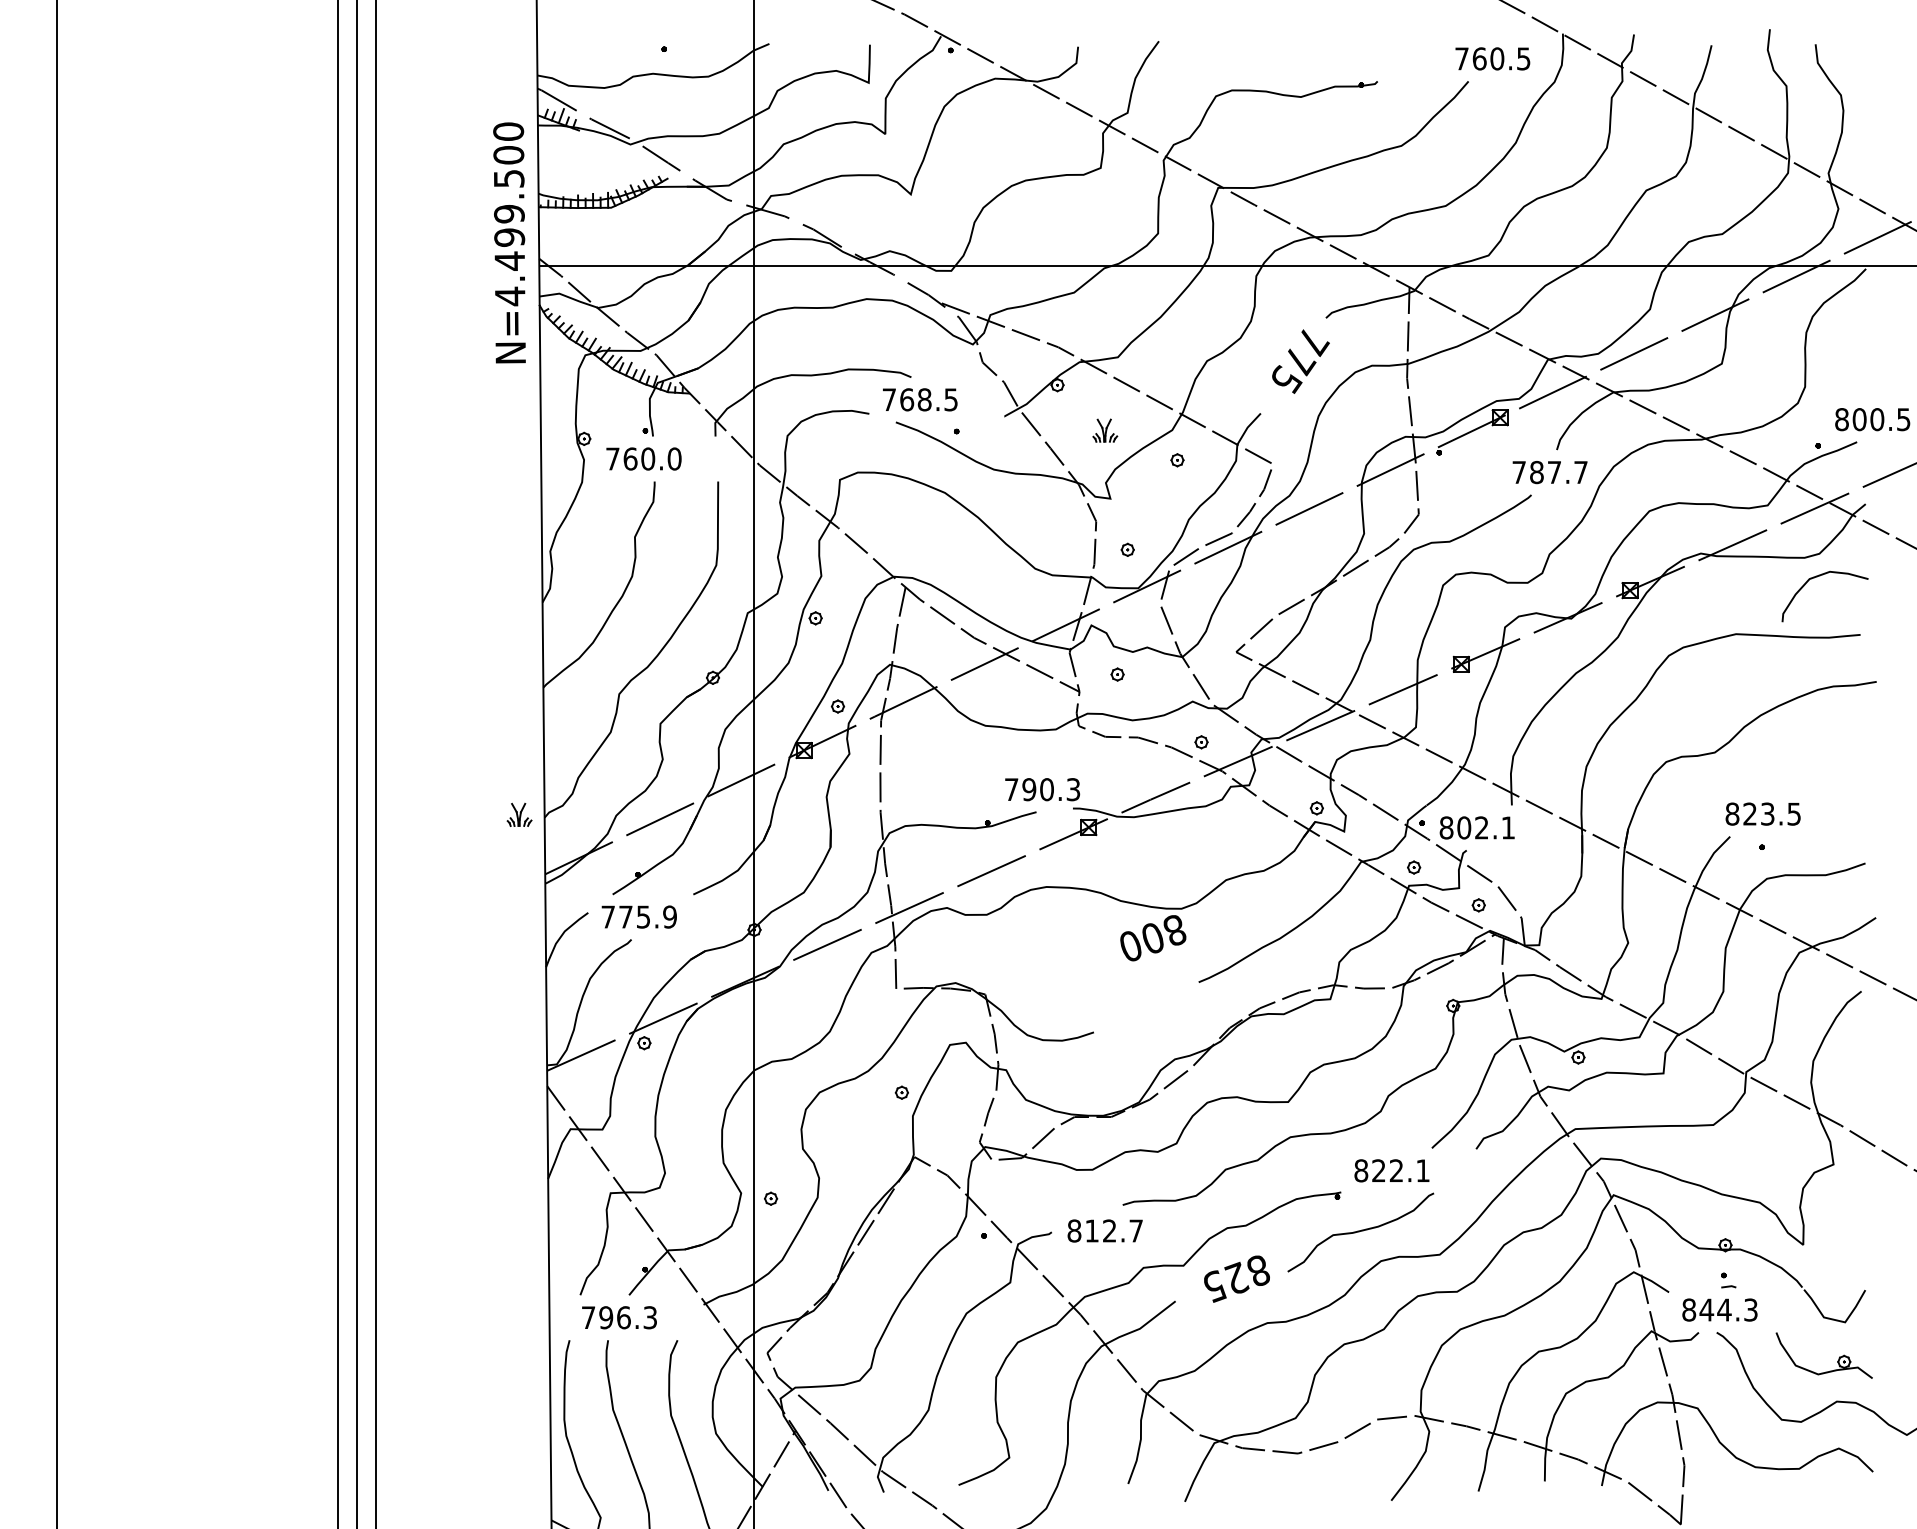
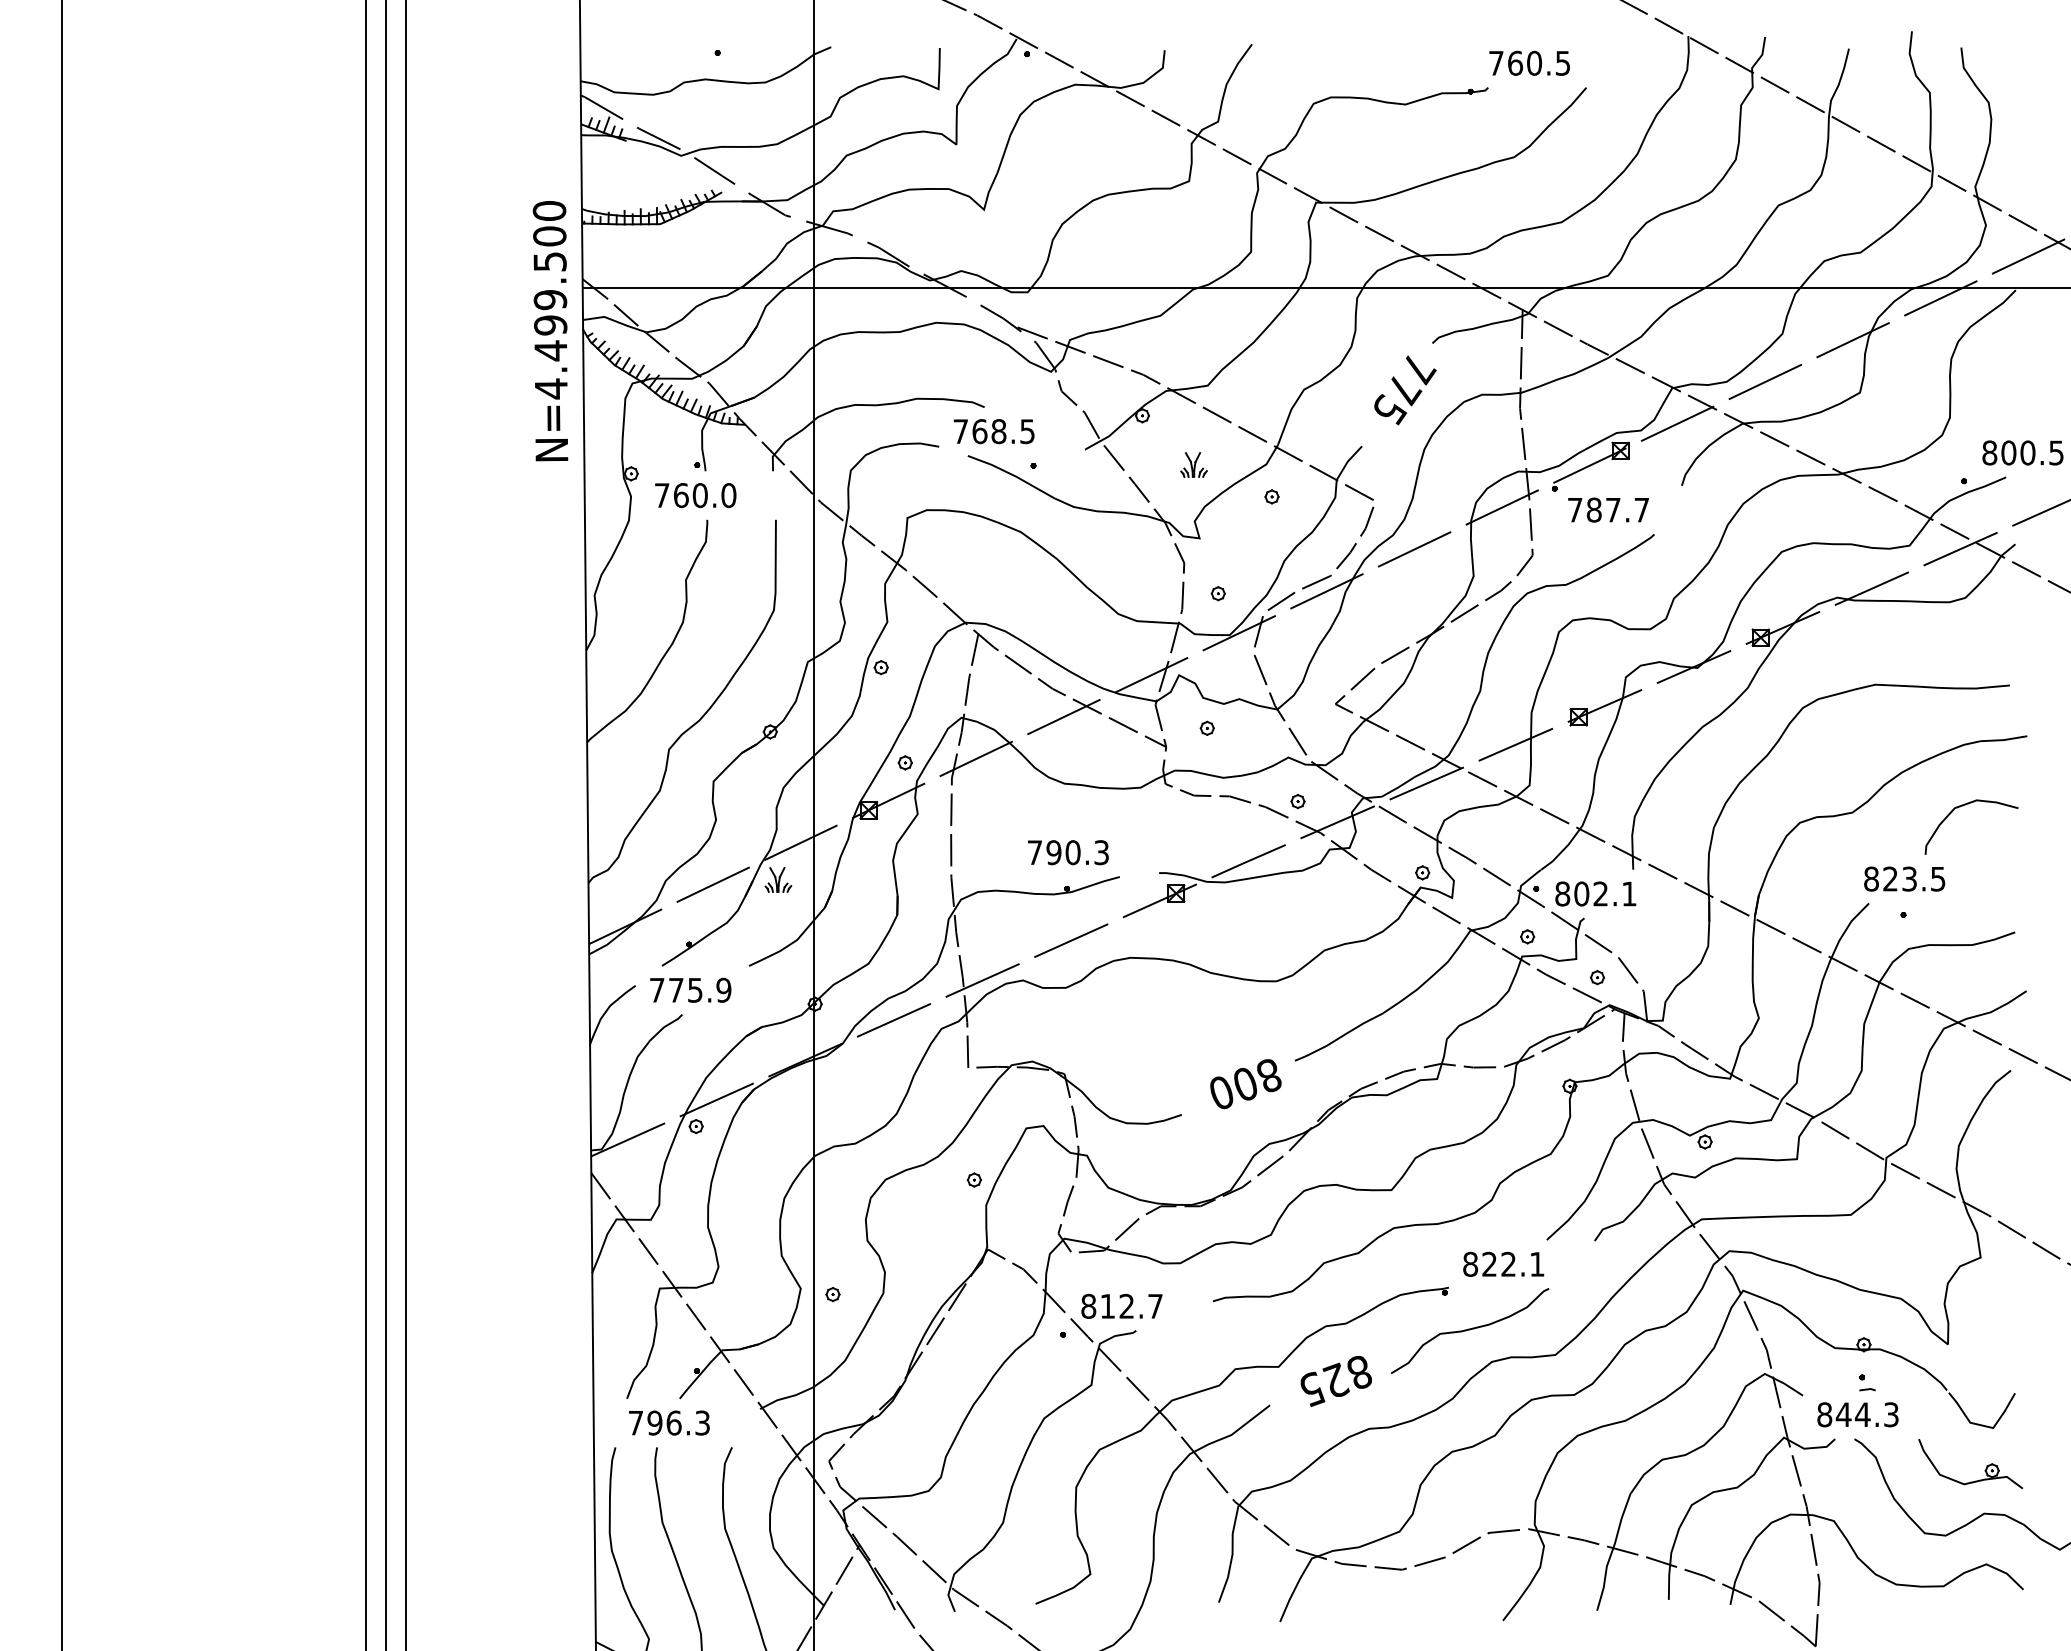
text: (1492, 58) -> (1529, 62), moved
text: (509, 243) -> (550, 331), moved
text: (1550, 471) -> (1608, 509), moved
curve: (1819, 576) -> (1965, 805), moved
text: (1042, 789) -> (1068, 852), moved
part: (519, 814) -> (778, 879), moved
text: (1152, 938) -> (1245, 1084), moved
text: (1104, 1230) -> (1121, 1305), moved

